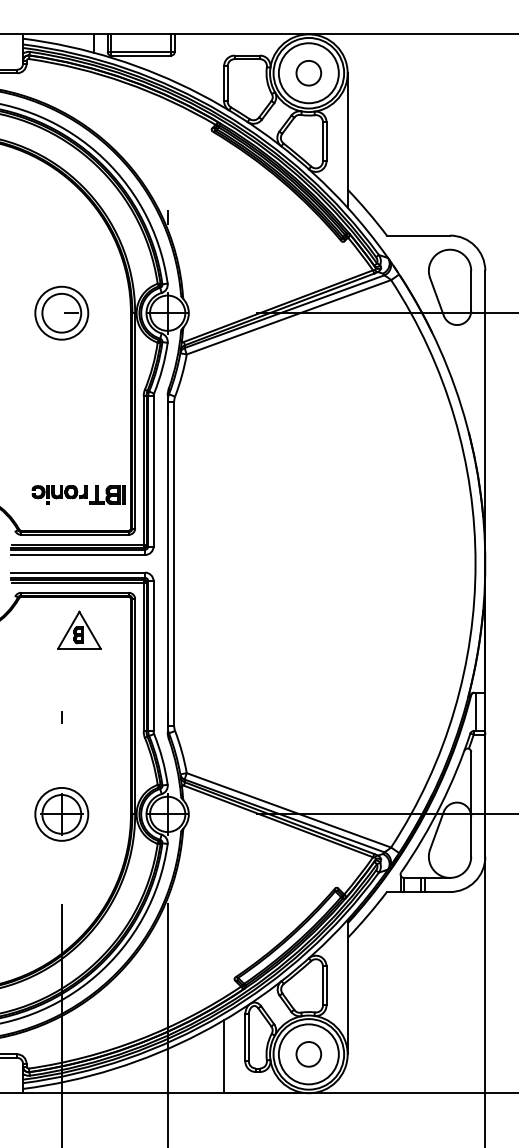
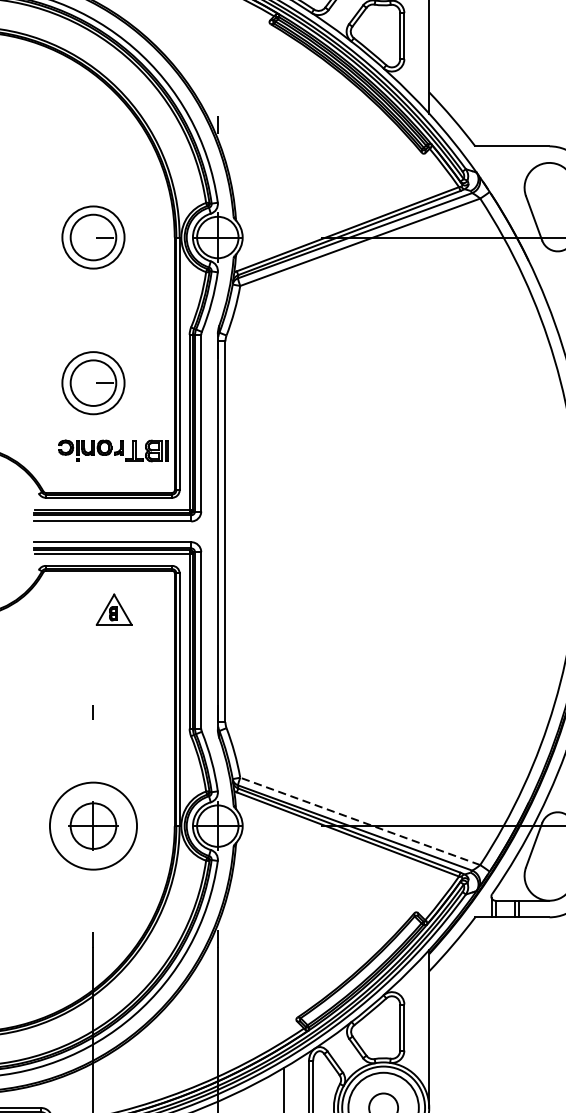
part: (61, 436) -> (93, 382), added
part: (79, 629) -> (114, 608), size x0.7
line: (288, 810) -> (359, 821), solid -> dashed
circle: (61, 813) -> (93, 825), size x1.4

